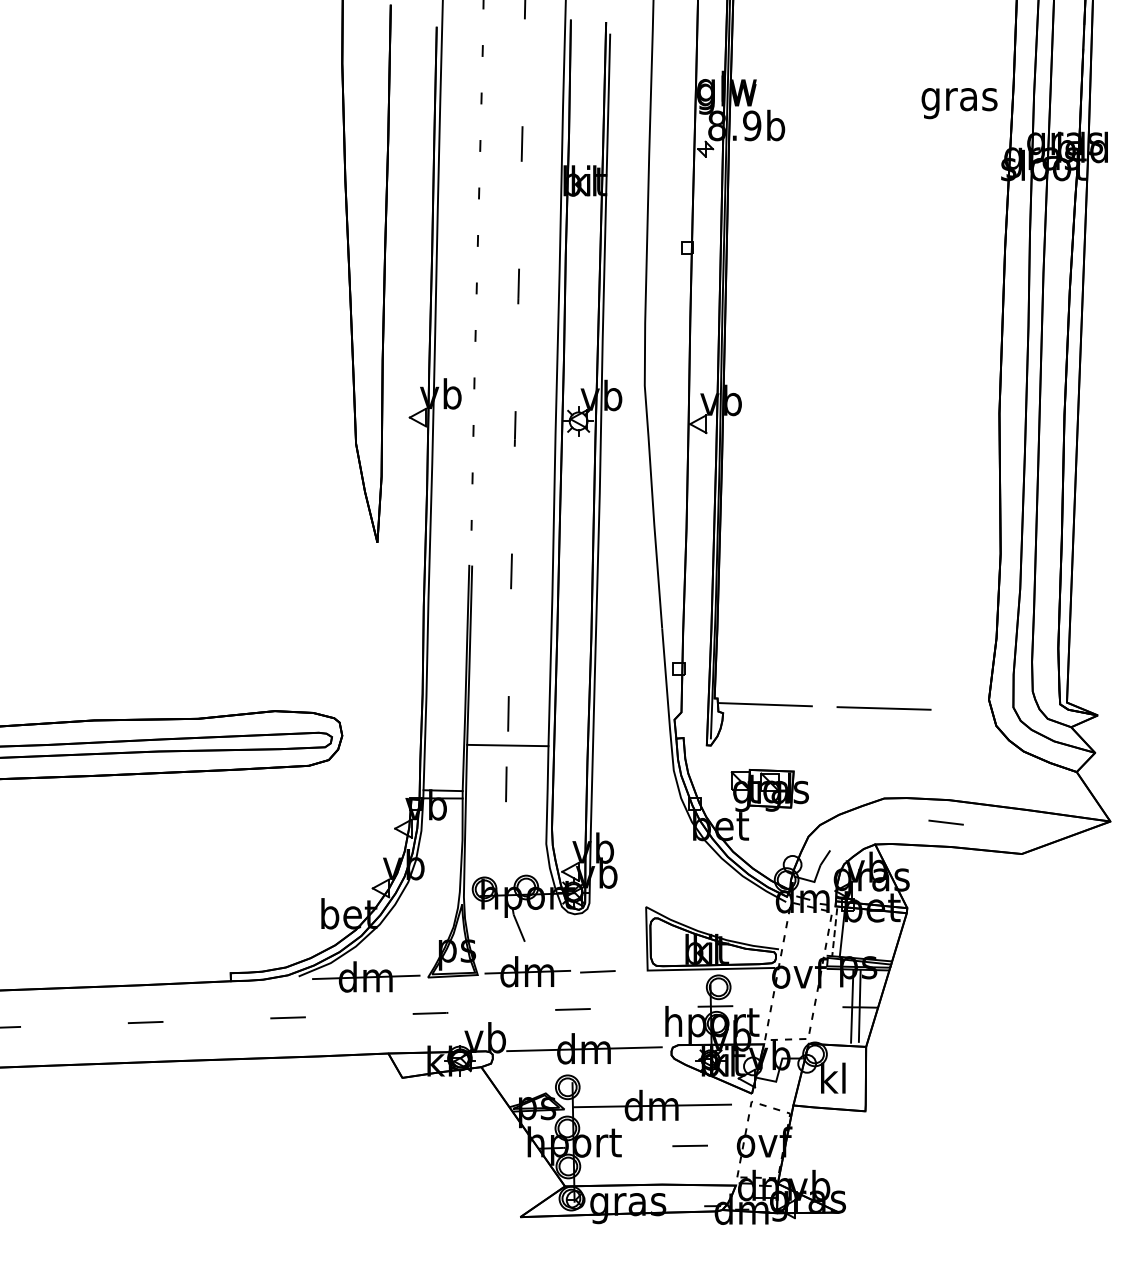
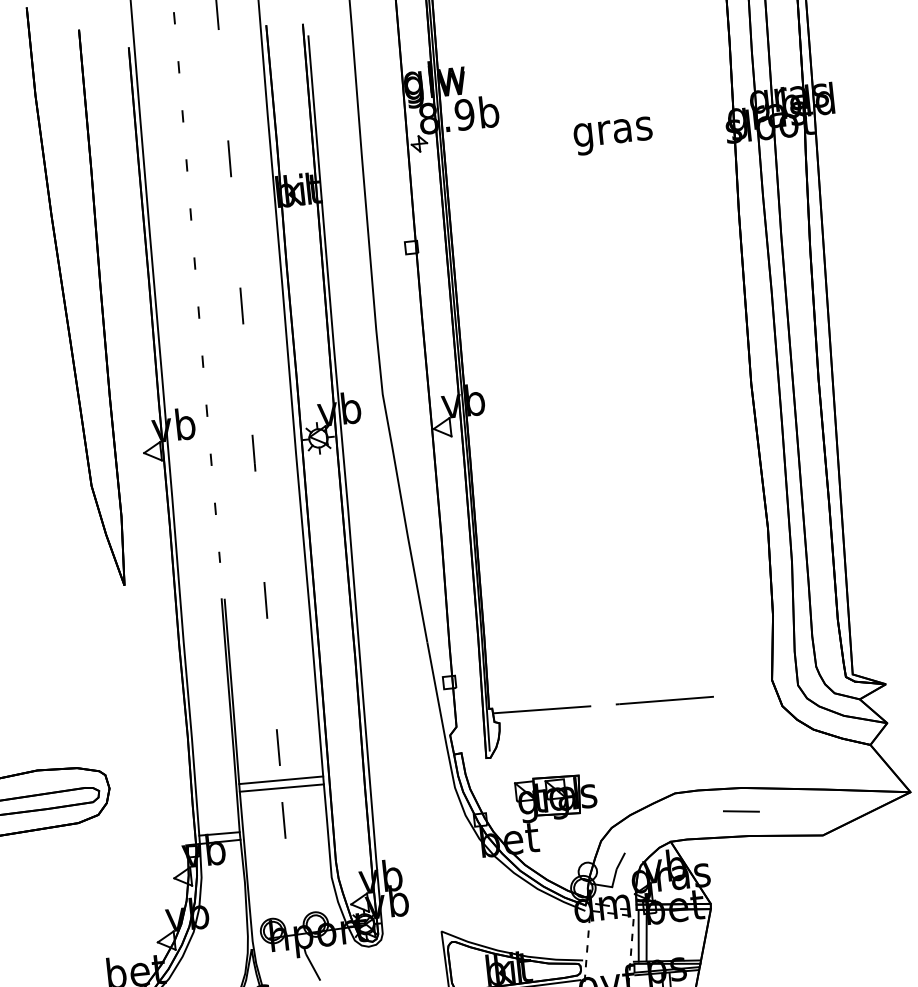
text: (959, 103) -> (613, 136), moved
line: (507, 752) -> (281, 787), added
line: (834, 932) -> (638, 936), dashed -> solid

